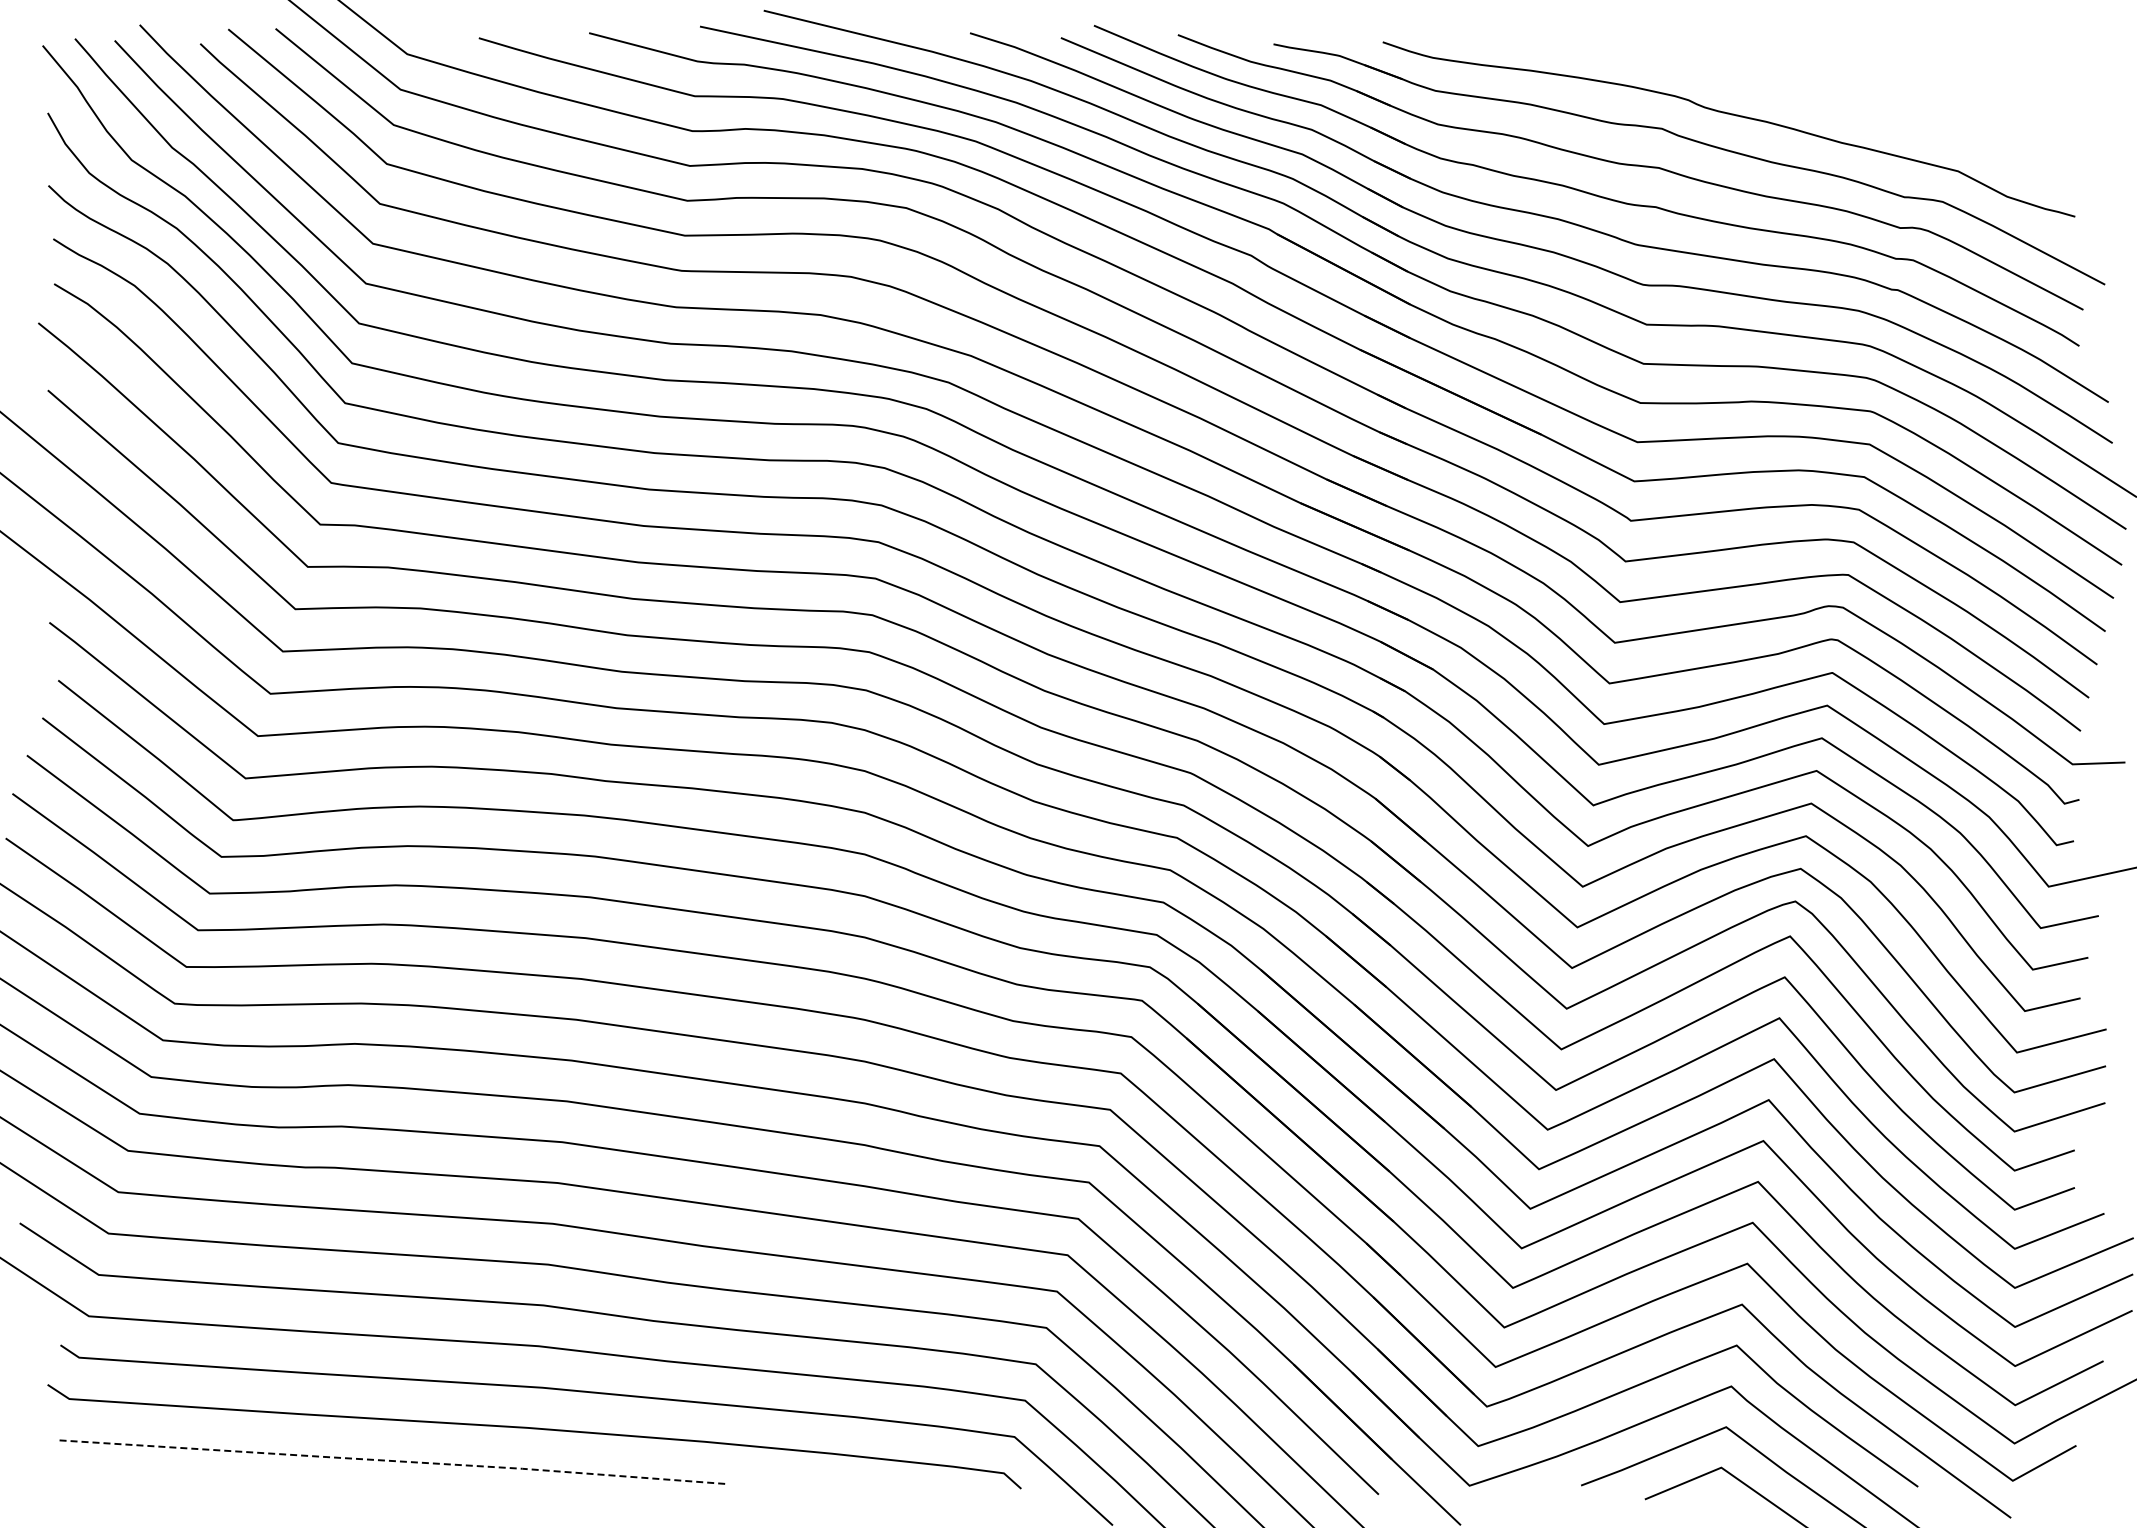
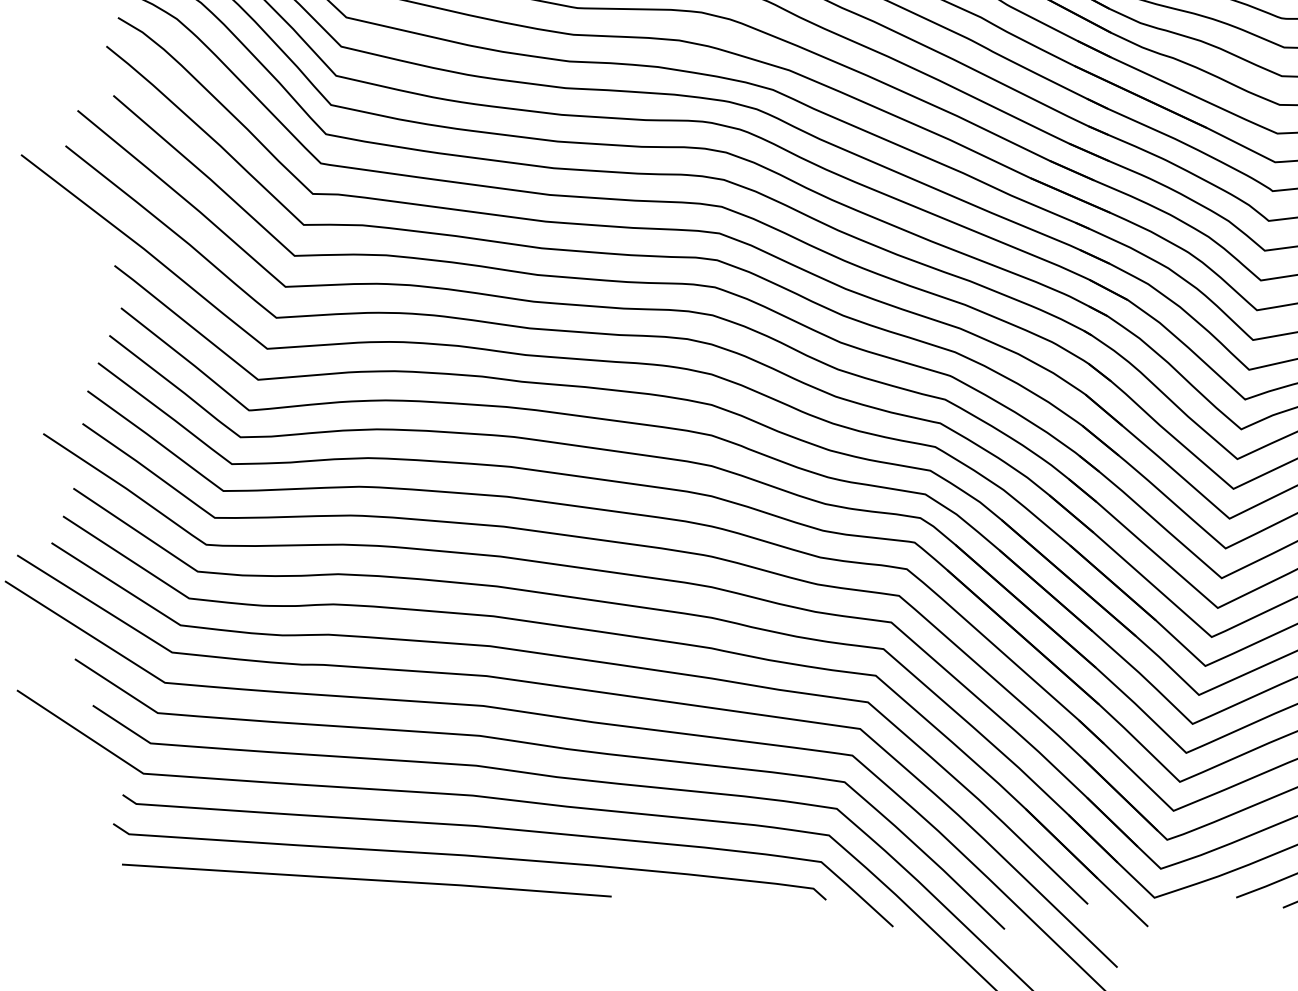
line: (394, 1461) -> (367, 880), dashed -> solid

